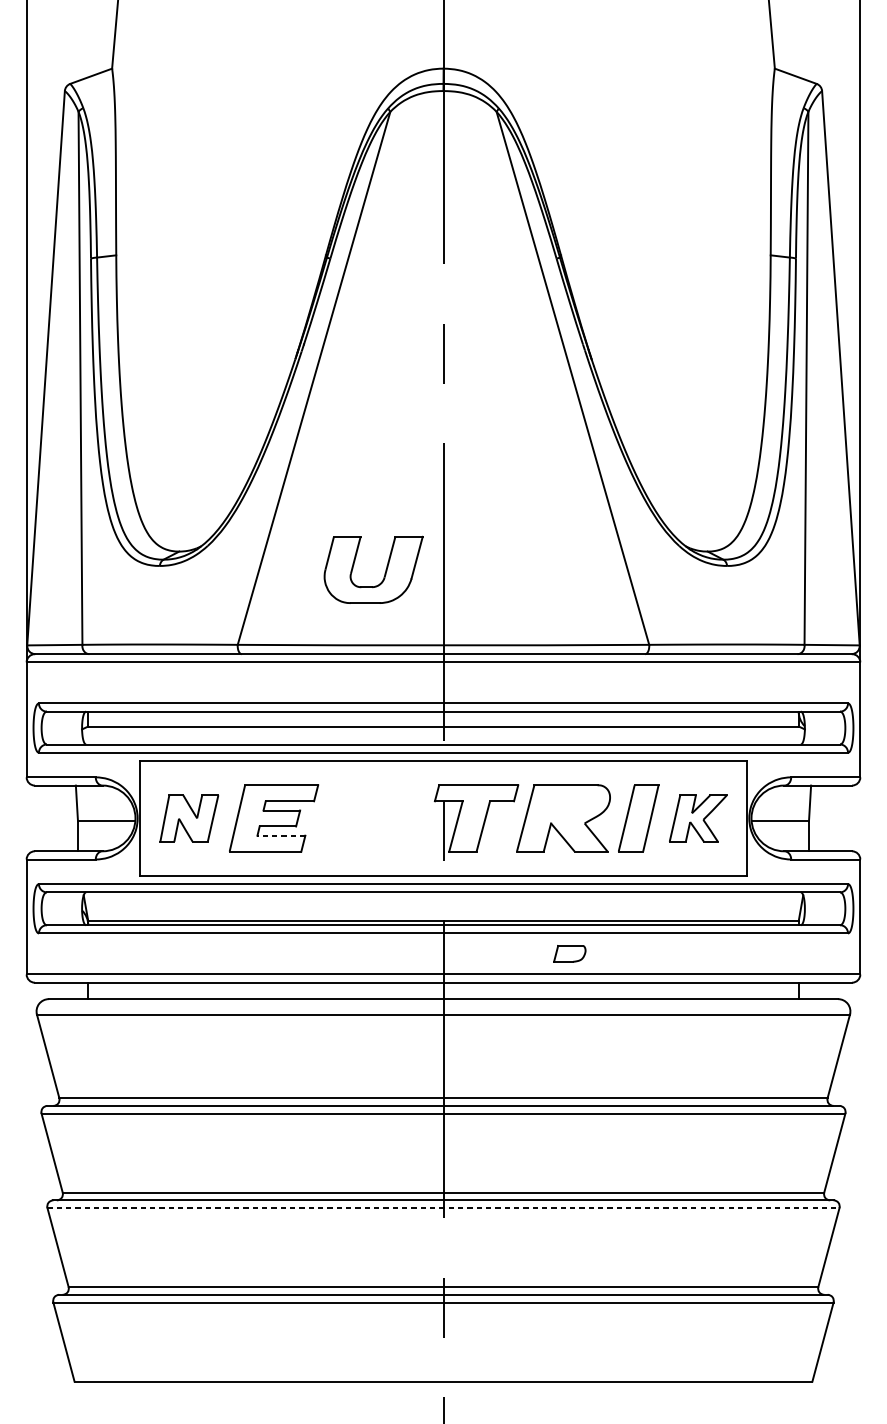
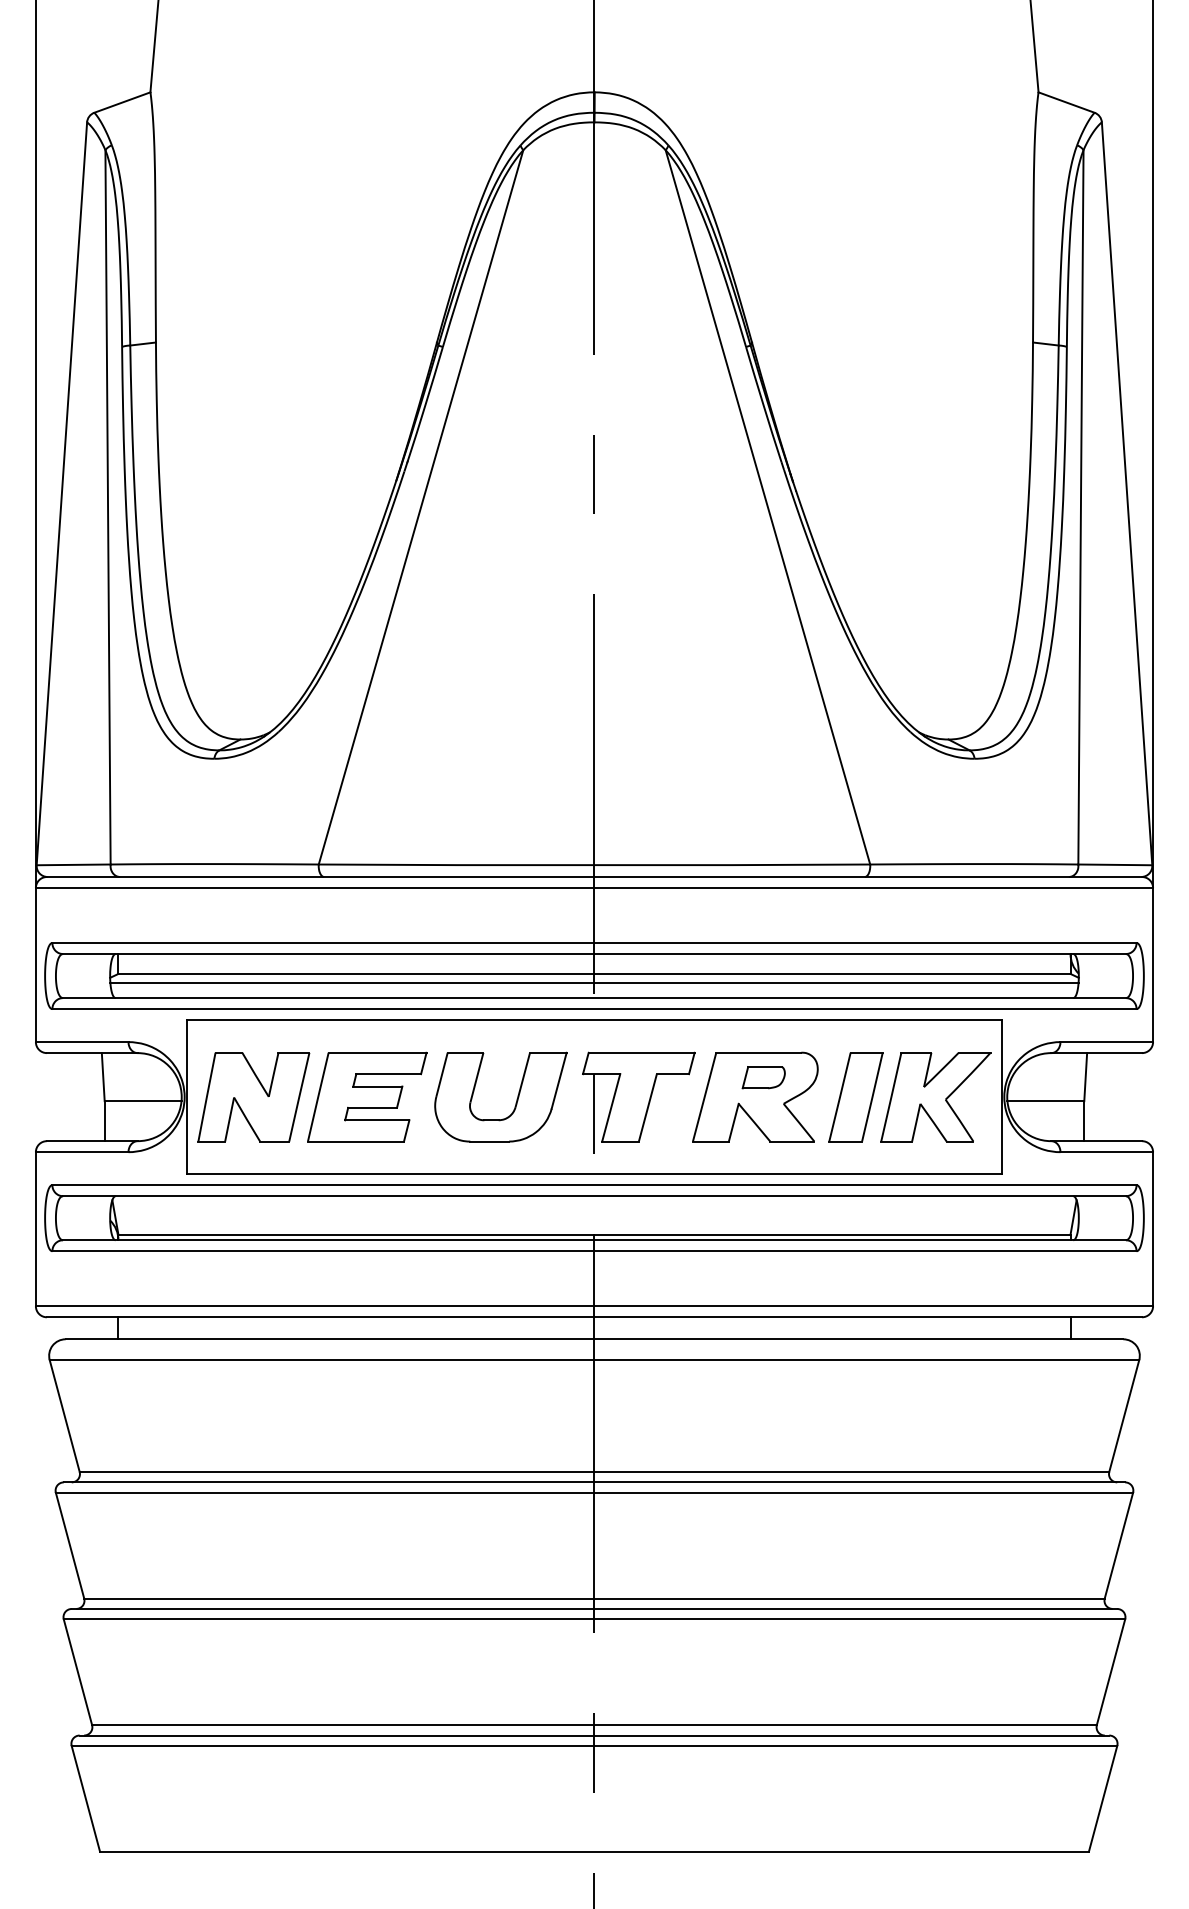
part: (384, 573) -> (515, 1102), moved
line: (443, 732) -> (594, 982), added
part: (189, 818) -> (253, 1097), size x1.43
part: (697, 818) -> (935, 1097), size x1.43
line: (280, 835) -> (376, 1120), dashed -> solid
part: (569, 953) -> (763, 1077), moved
line: (443, 1208) -> (594, 1619), dashed -> solid

